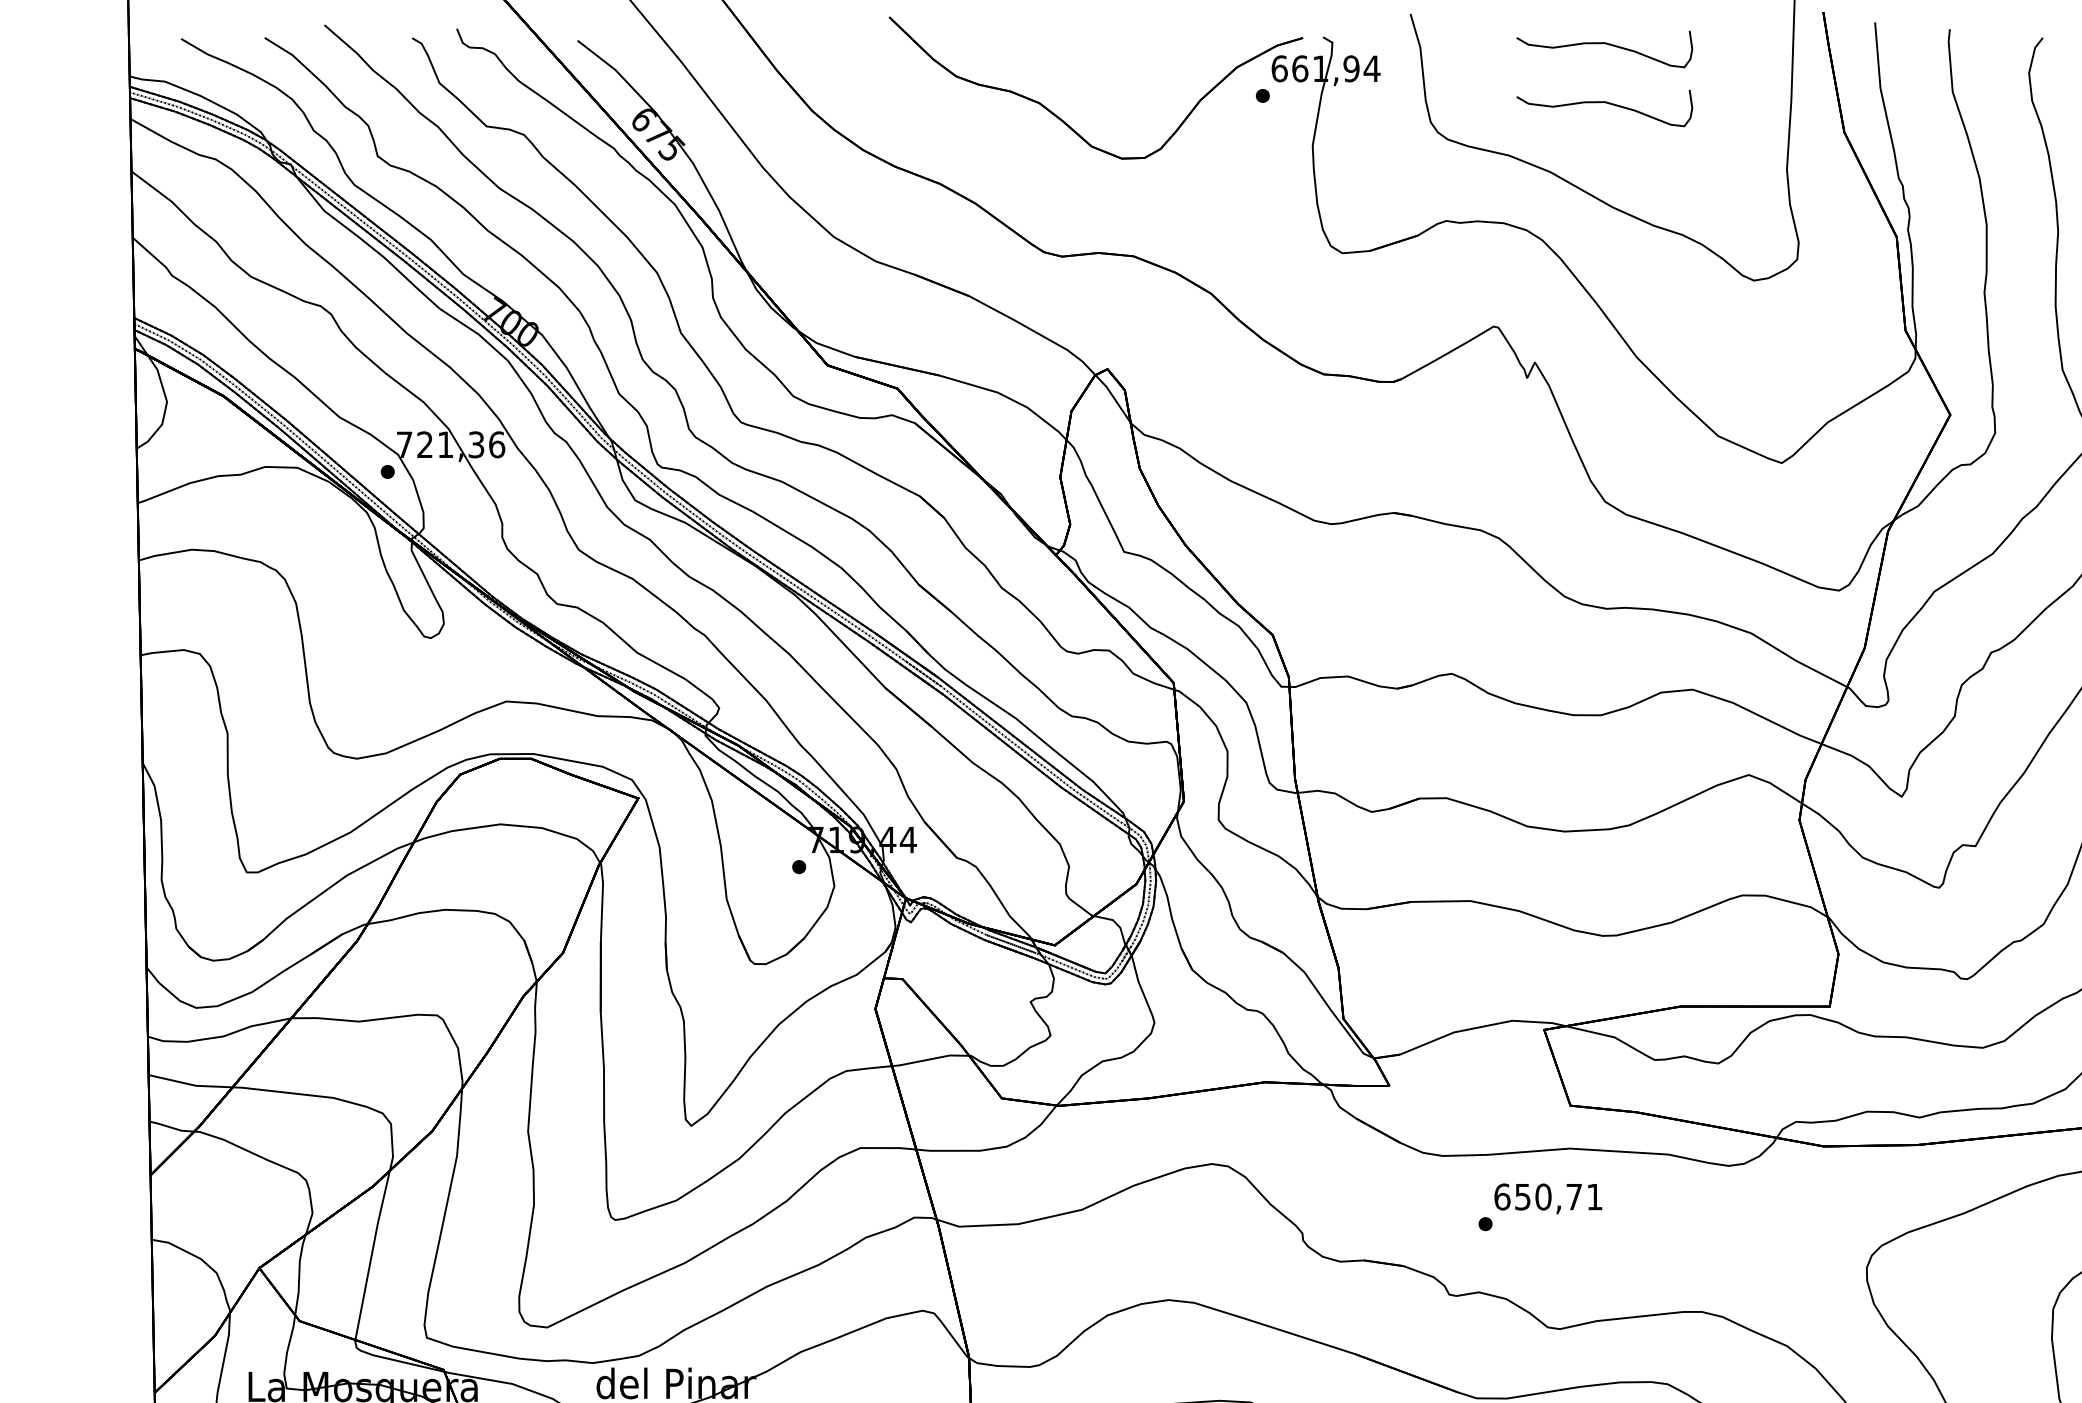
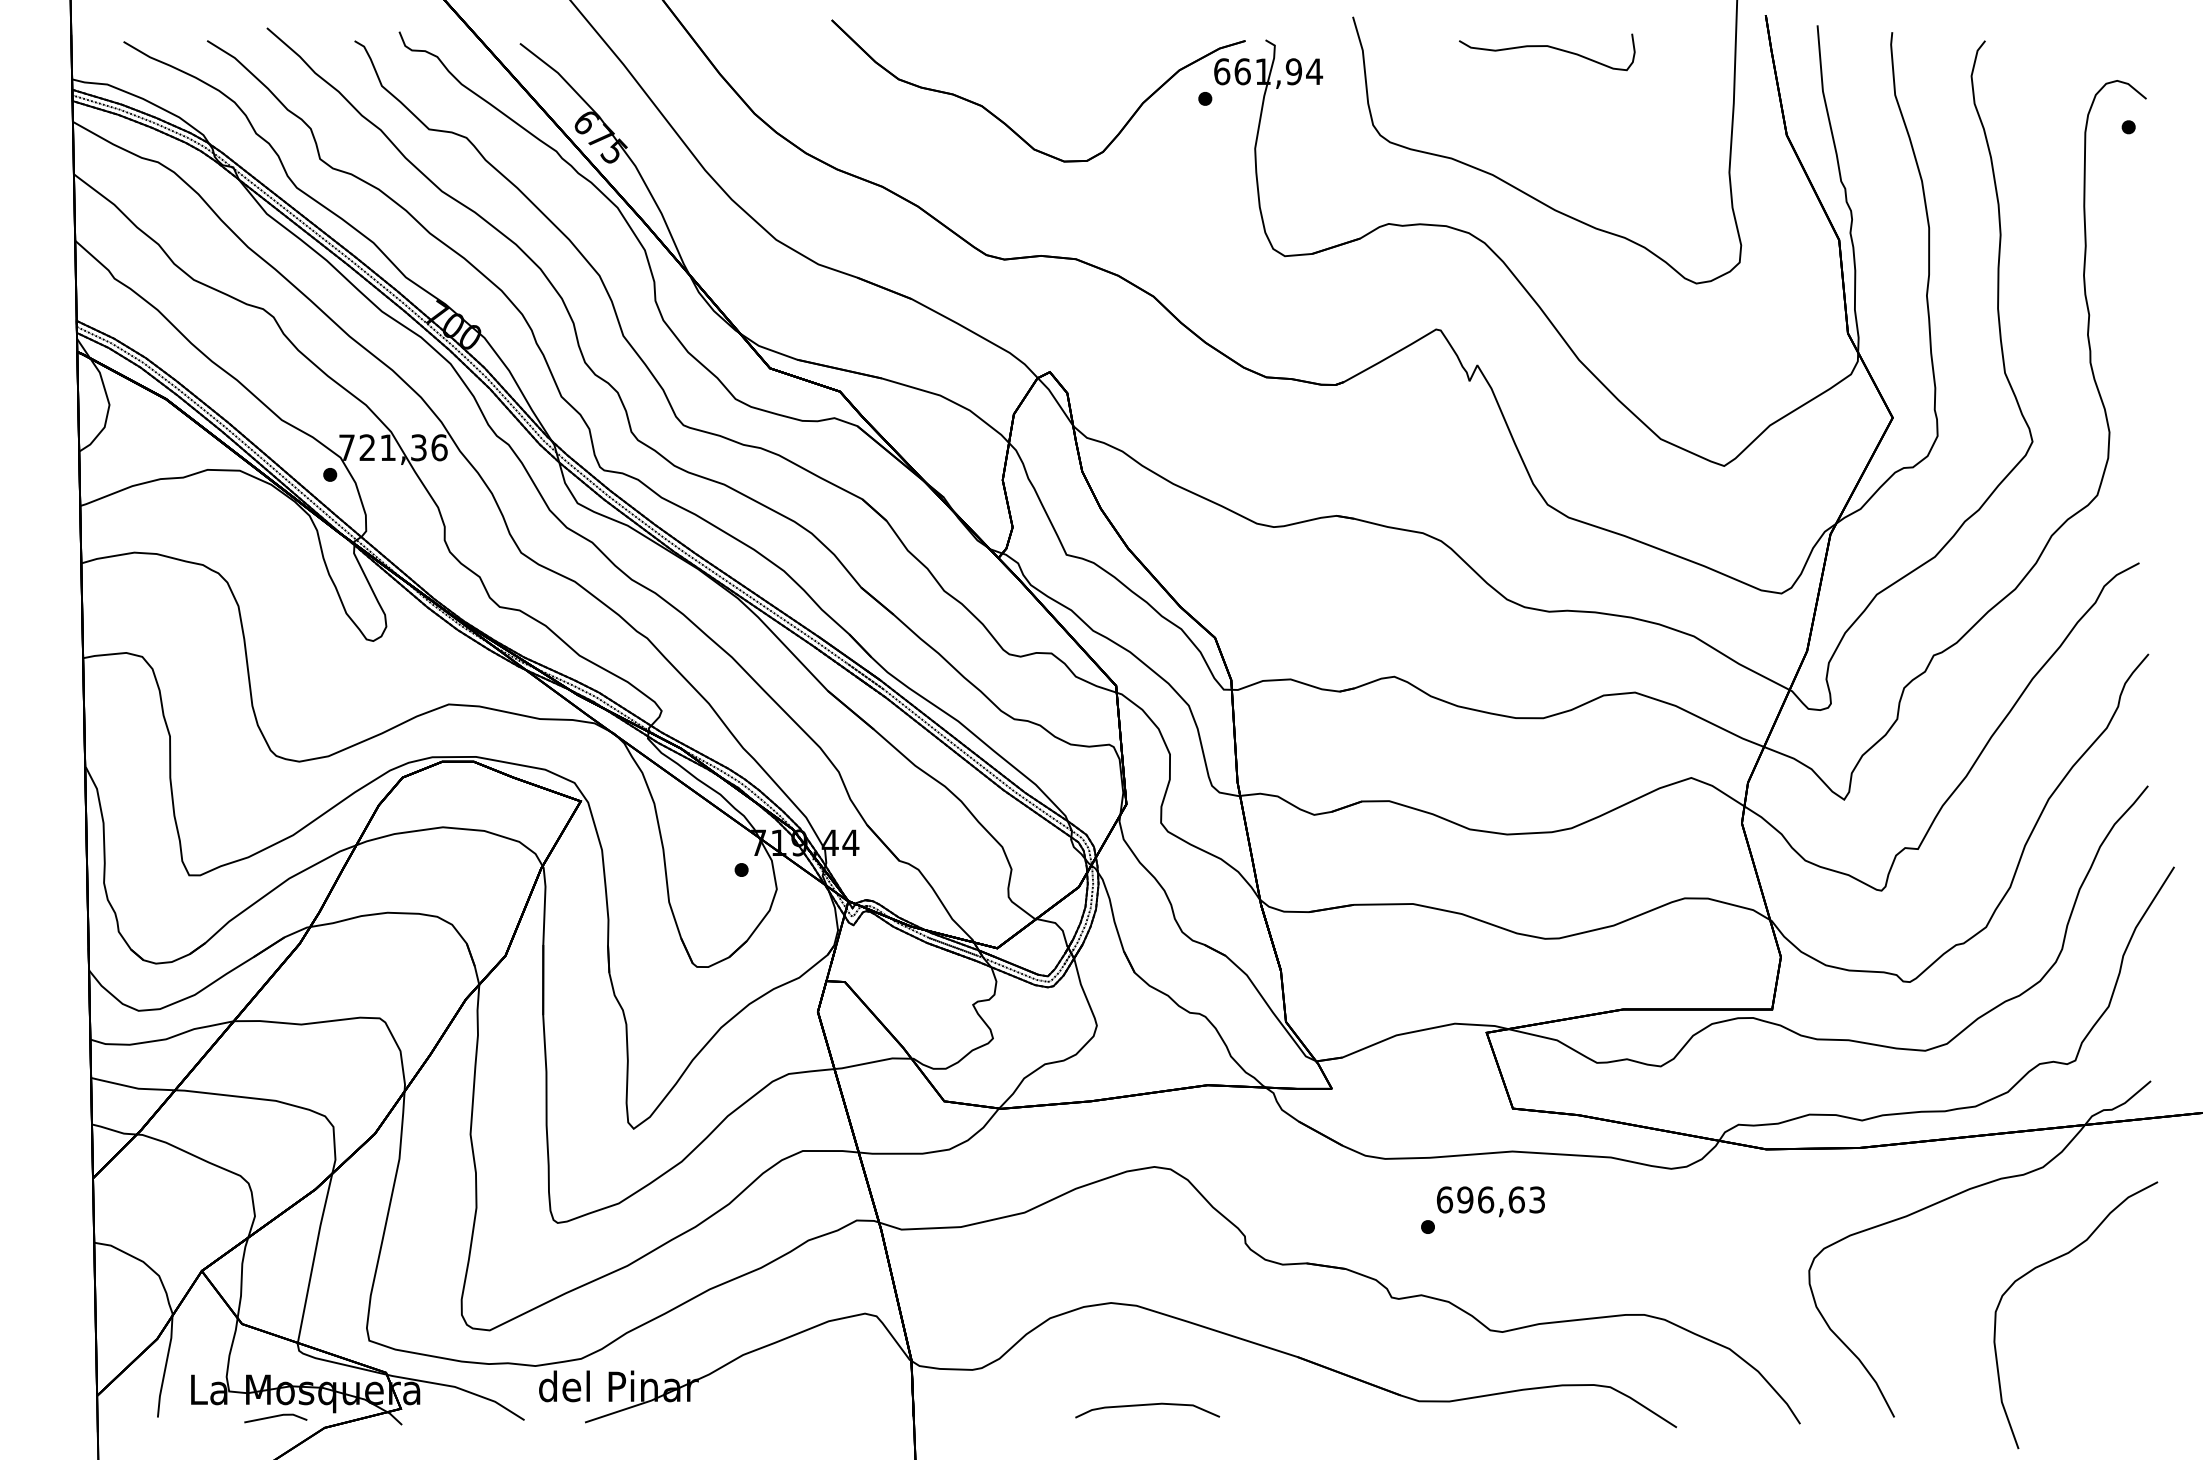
part: (1605, 108) -> (1547, 111), removed
text: (1558, 1196) -> (1500, 1199), 650,71 -> 696,63

